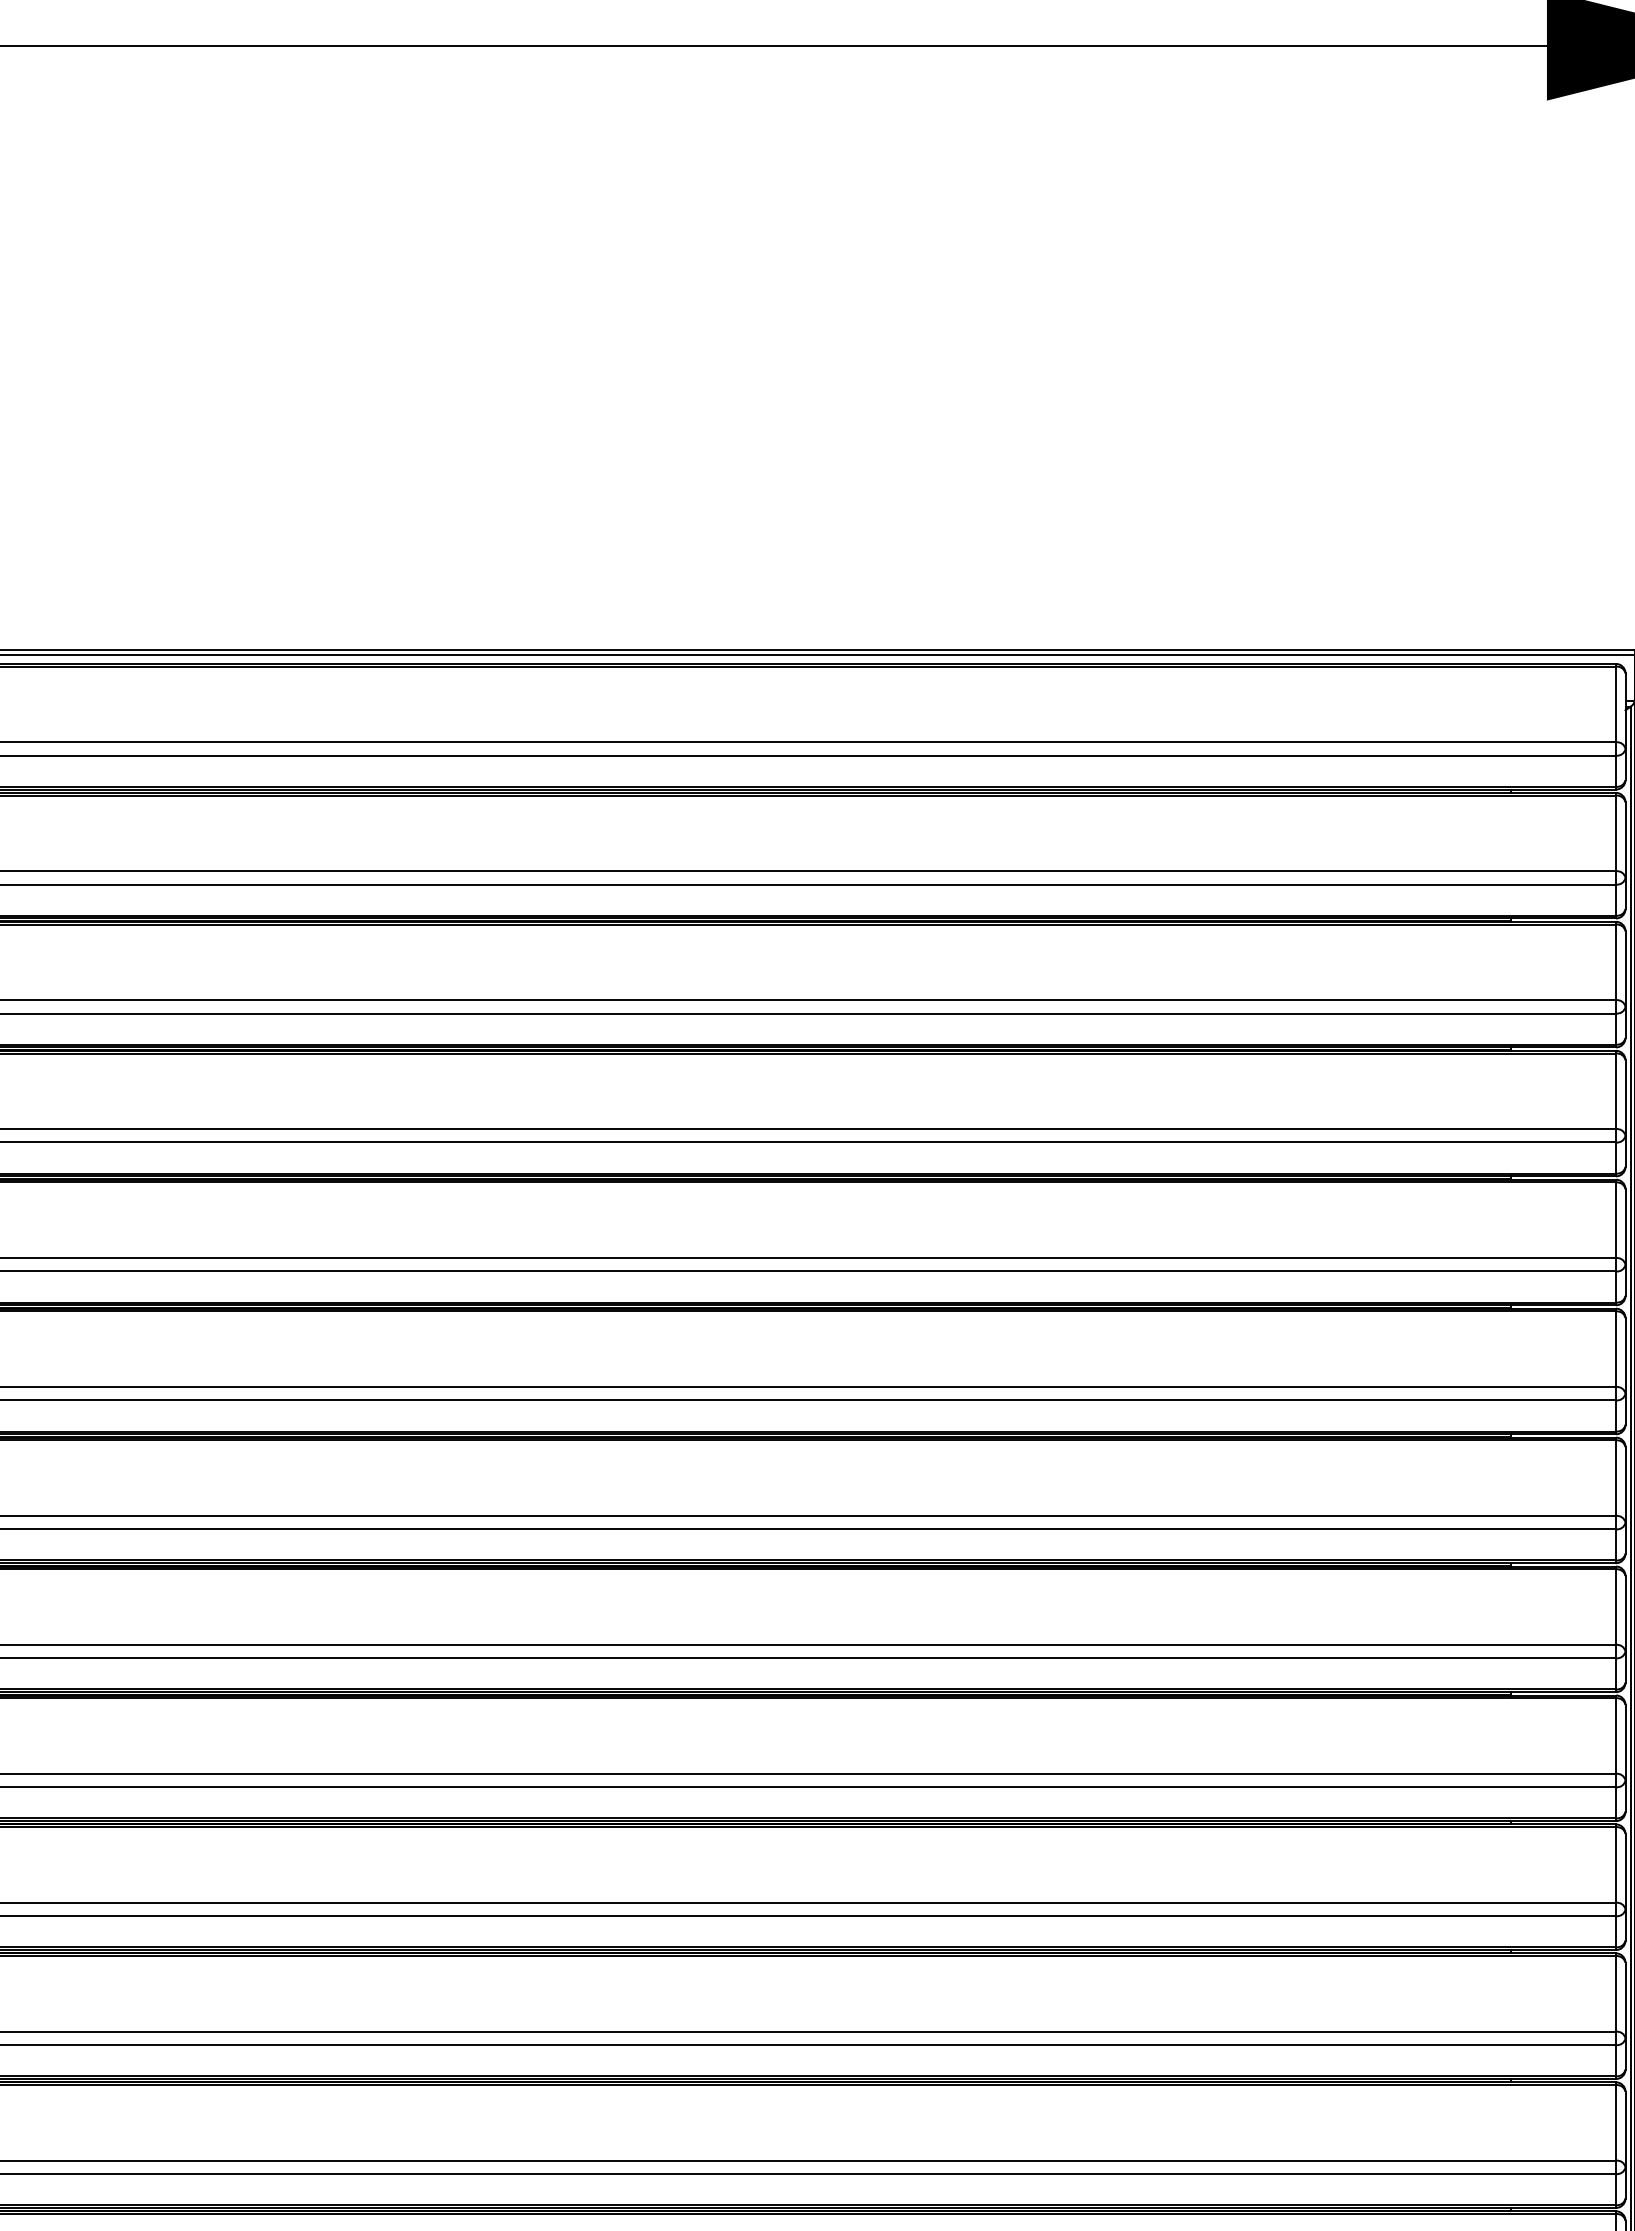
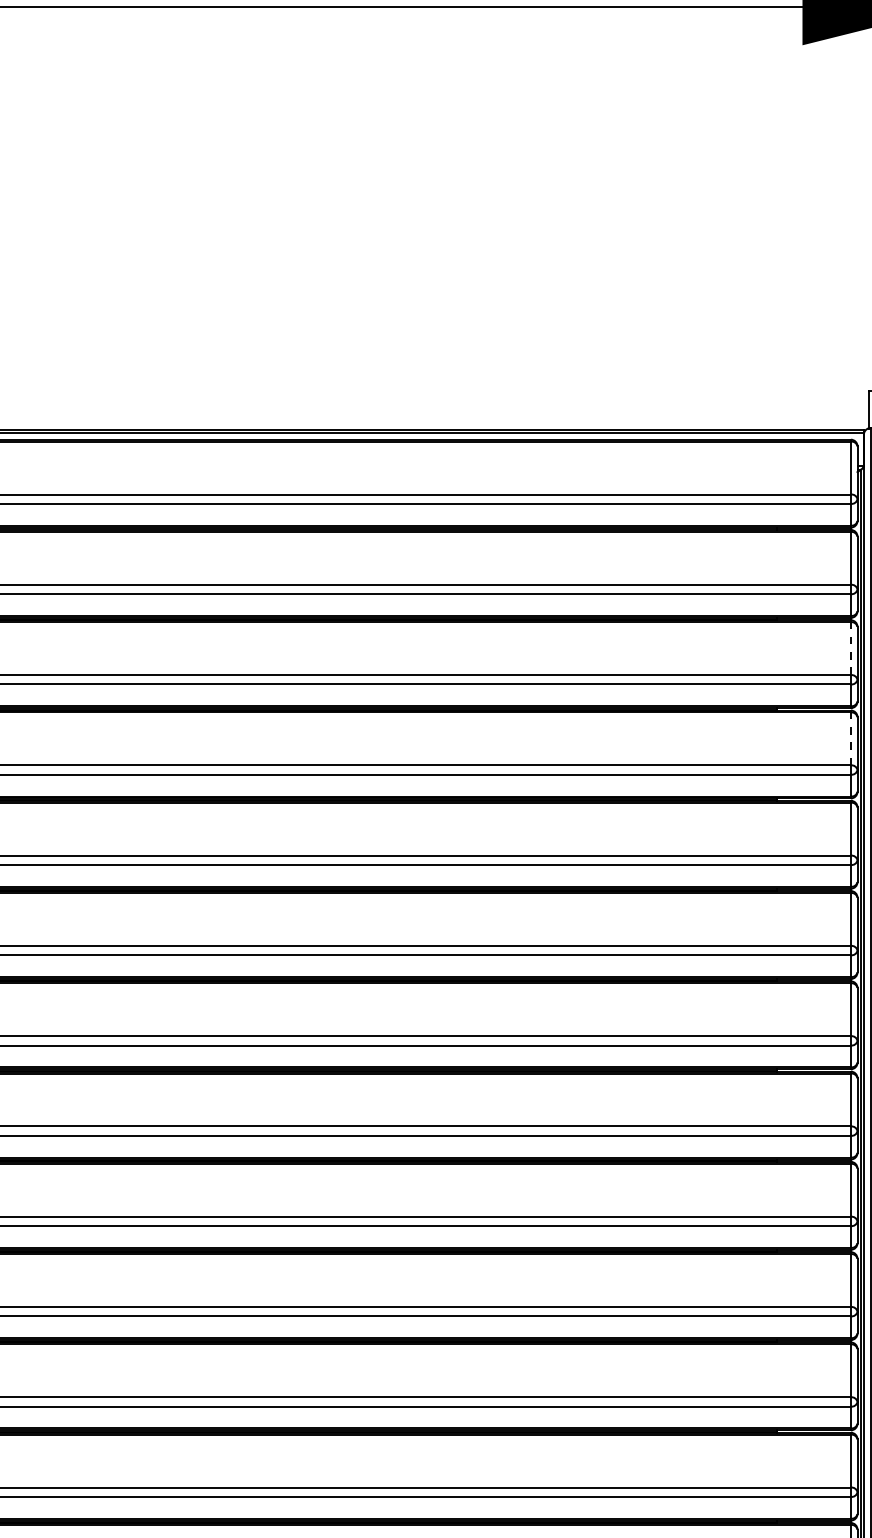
line: (1616, 962) -> (851, 648), solid -> dashed
line: (1616, 1091) -> (851, 739), solid -> dashed

